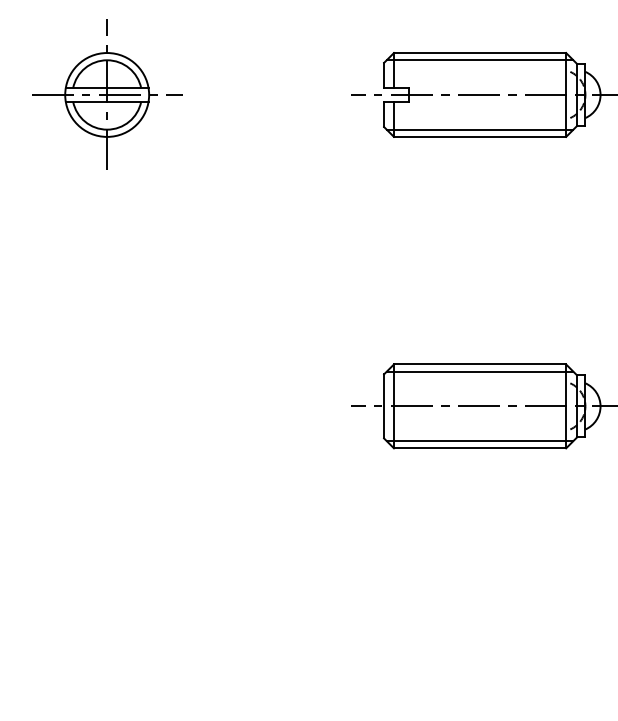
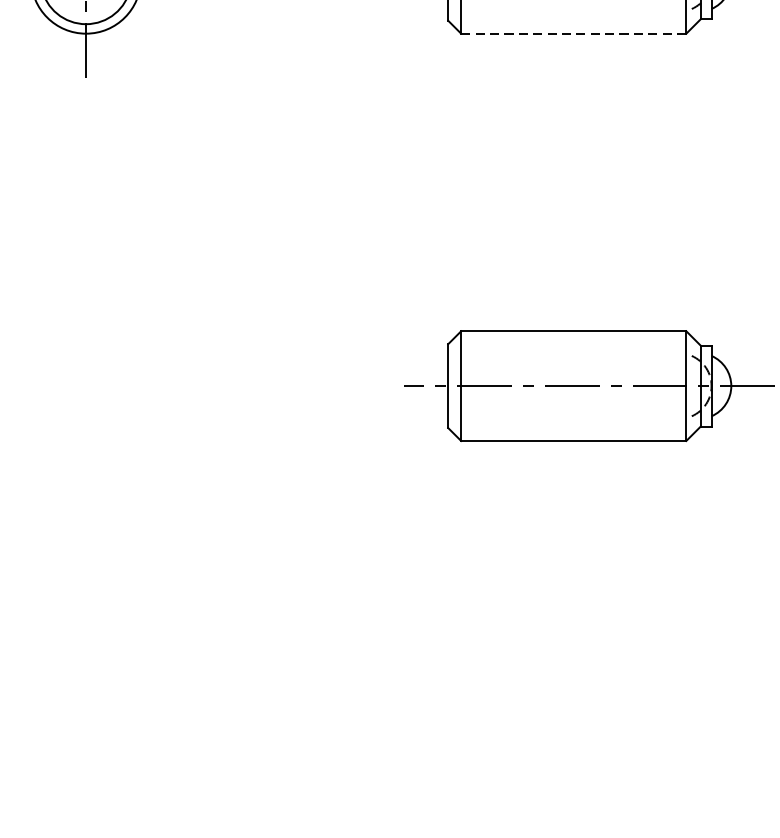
line: (479, 129) -> (573, 23), removed
line: (480, 136) -> (574, 33), solid -> dashed
line: (479, 371) -> (573, 340), removed
line: (479, 441) -> (573, 432), removed

